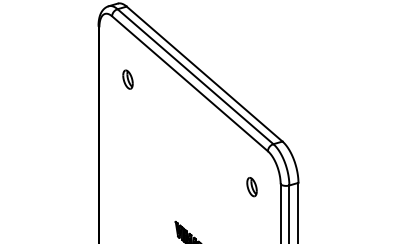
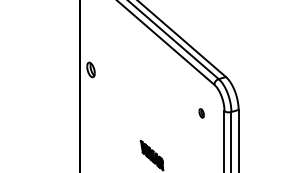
part: (127, 79) -> (90, 69), moved
part: (251, 187) -> (201, 113), size x0.6

